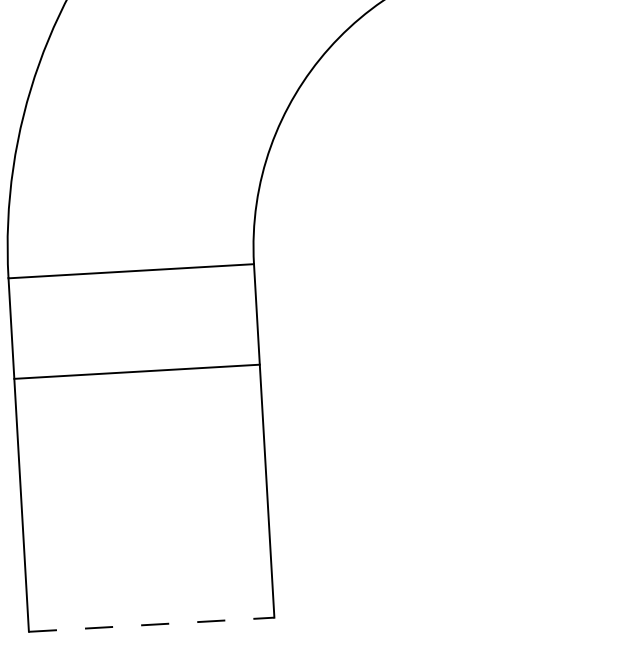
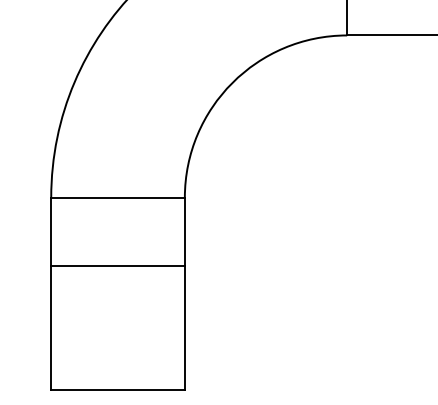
line: (136, 371) -> (117, 266), moved
line: (152, 625) -> (118, 390), dashed -> solid

